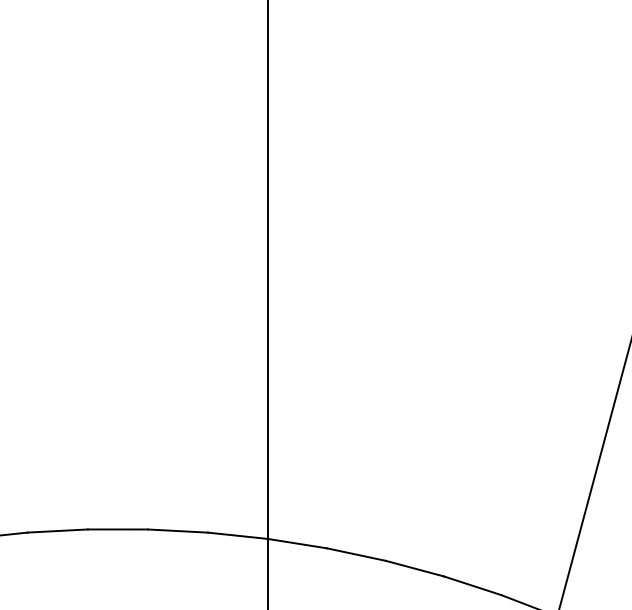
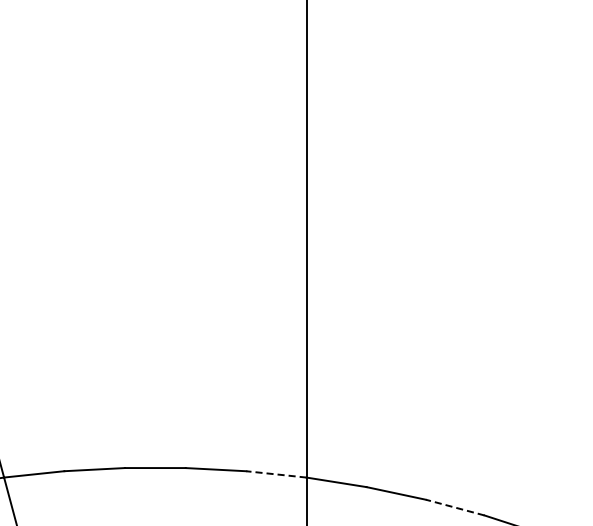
line: (237, 535) -> (276, 474), solid -> dashed
line: (414, 568) -> (454, 507), solid -> dashed

